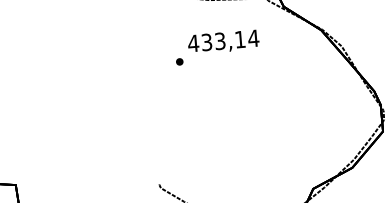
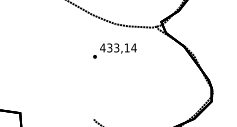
text: (216, 46) -> (114, 50), moved

